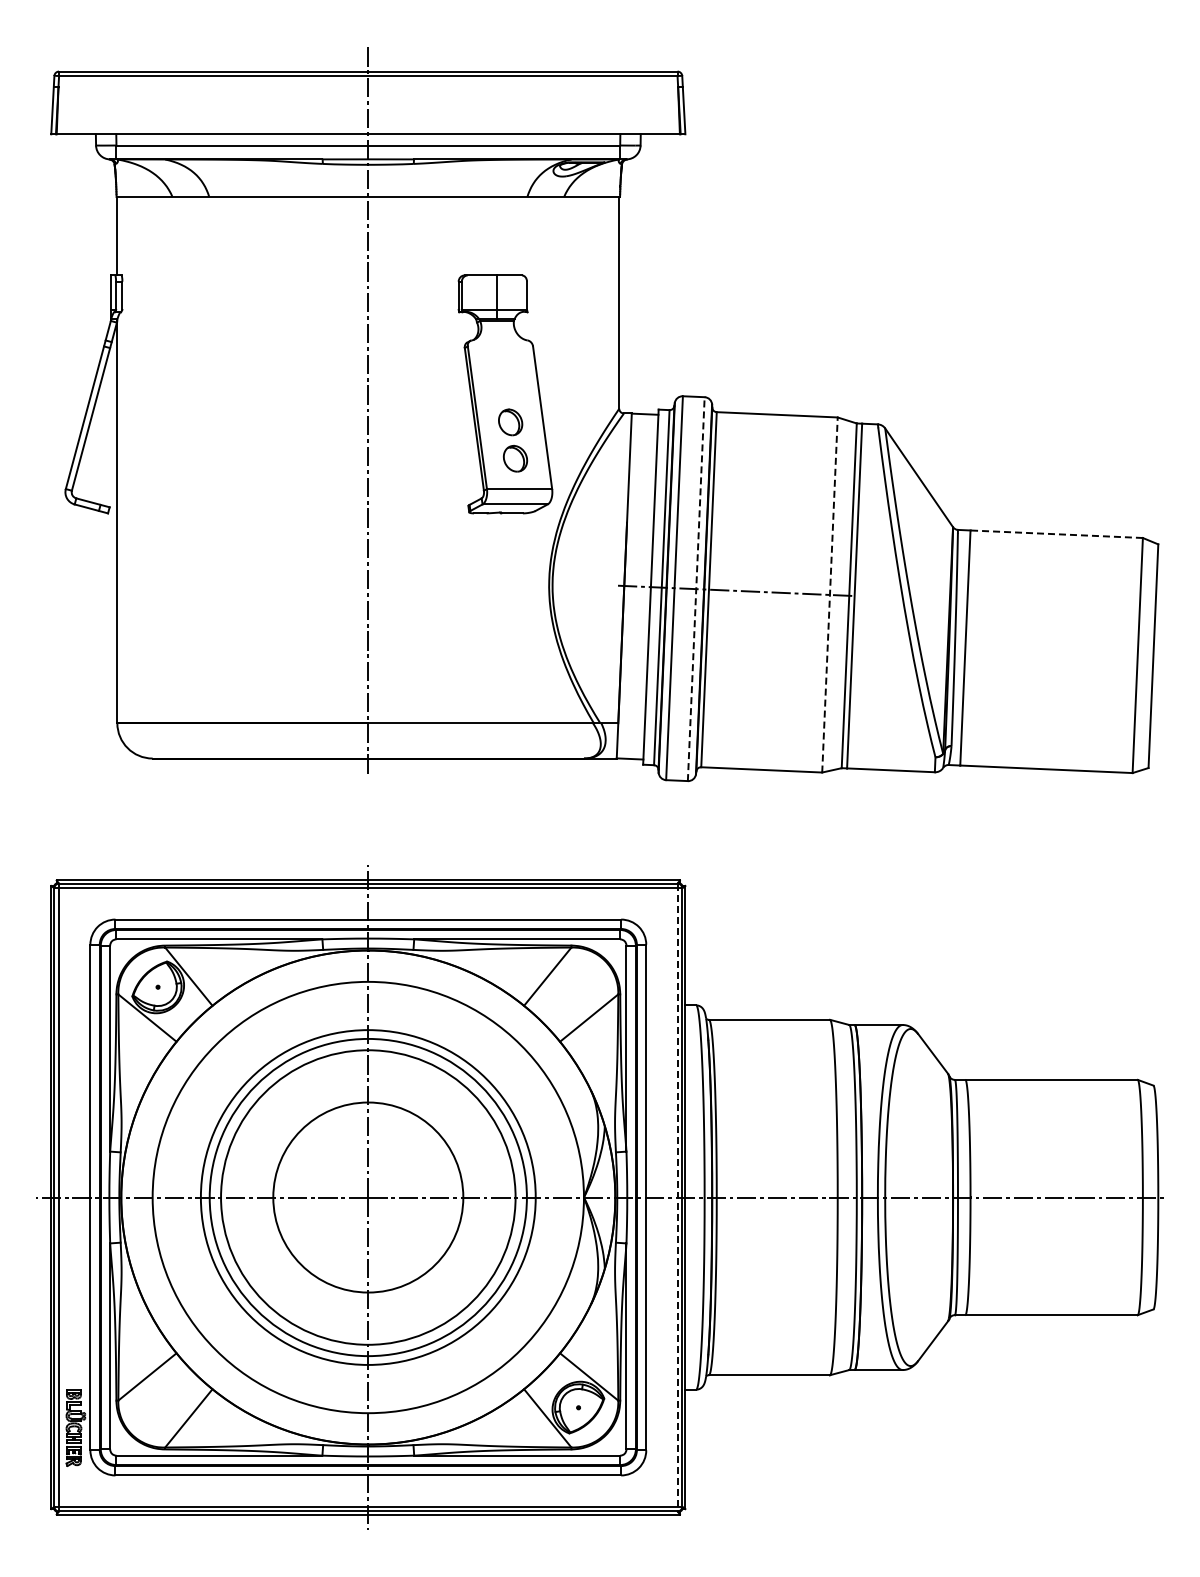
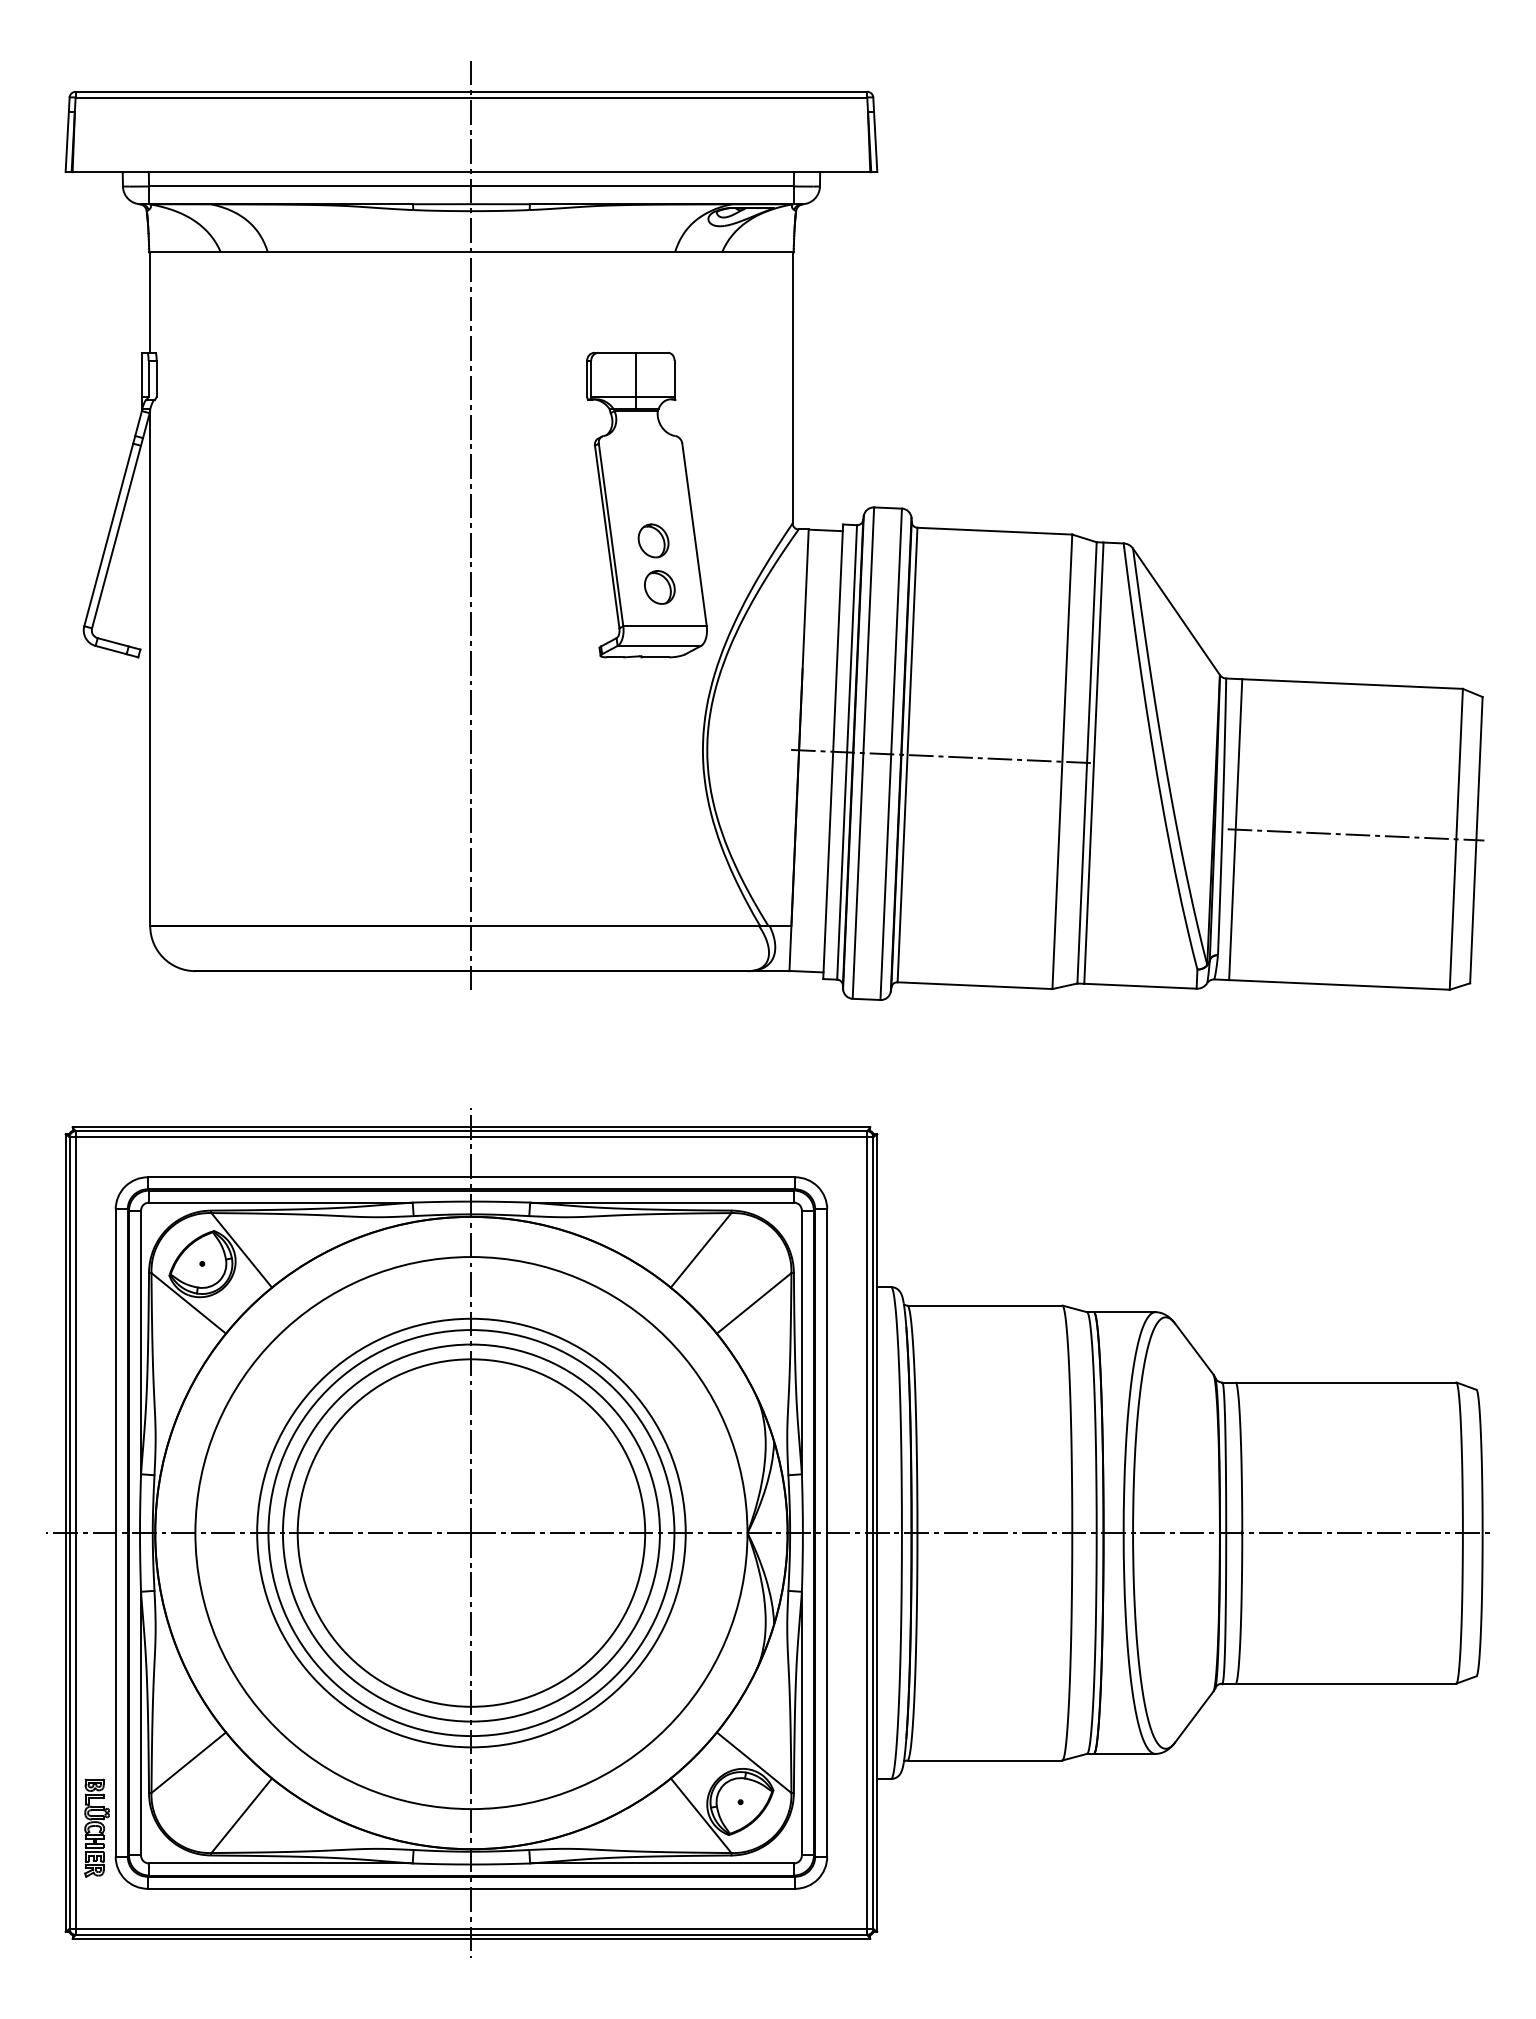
line: (1056, 534) -> (1352, 684), dashed -> solid
line: (696, 588) -> (891, 753), dashed -> solid
line: (829, 595) -> (1061, 762), dashed -> solid
line: (1059, 651) -> (1356, 834), added
circle: (368, 1197) -> (471, 1533), size x1.43
line: (677, 1197) -> (867, 1533), dashed -> solid

